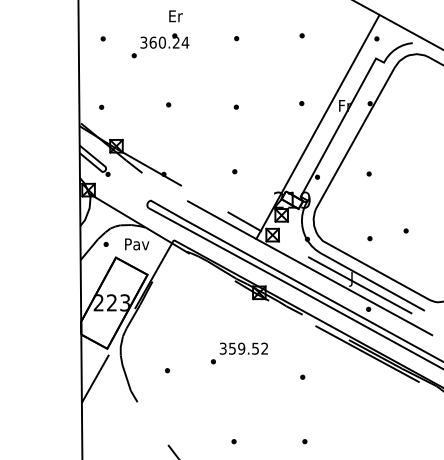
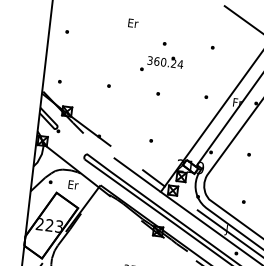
text: (175, 16) -> (132, 23), moved
text: (160, 45) -> (162, 64), moved
text: (137, 244) -> (73, 185), Pav -> Er

